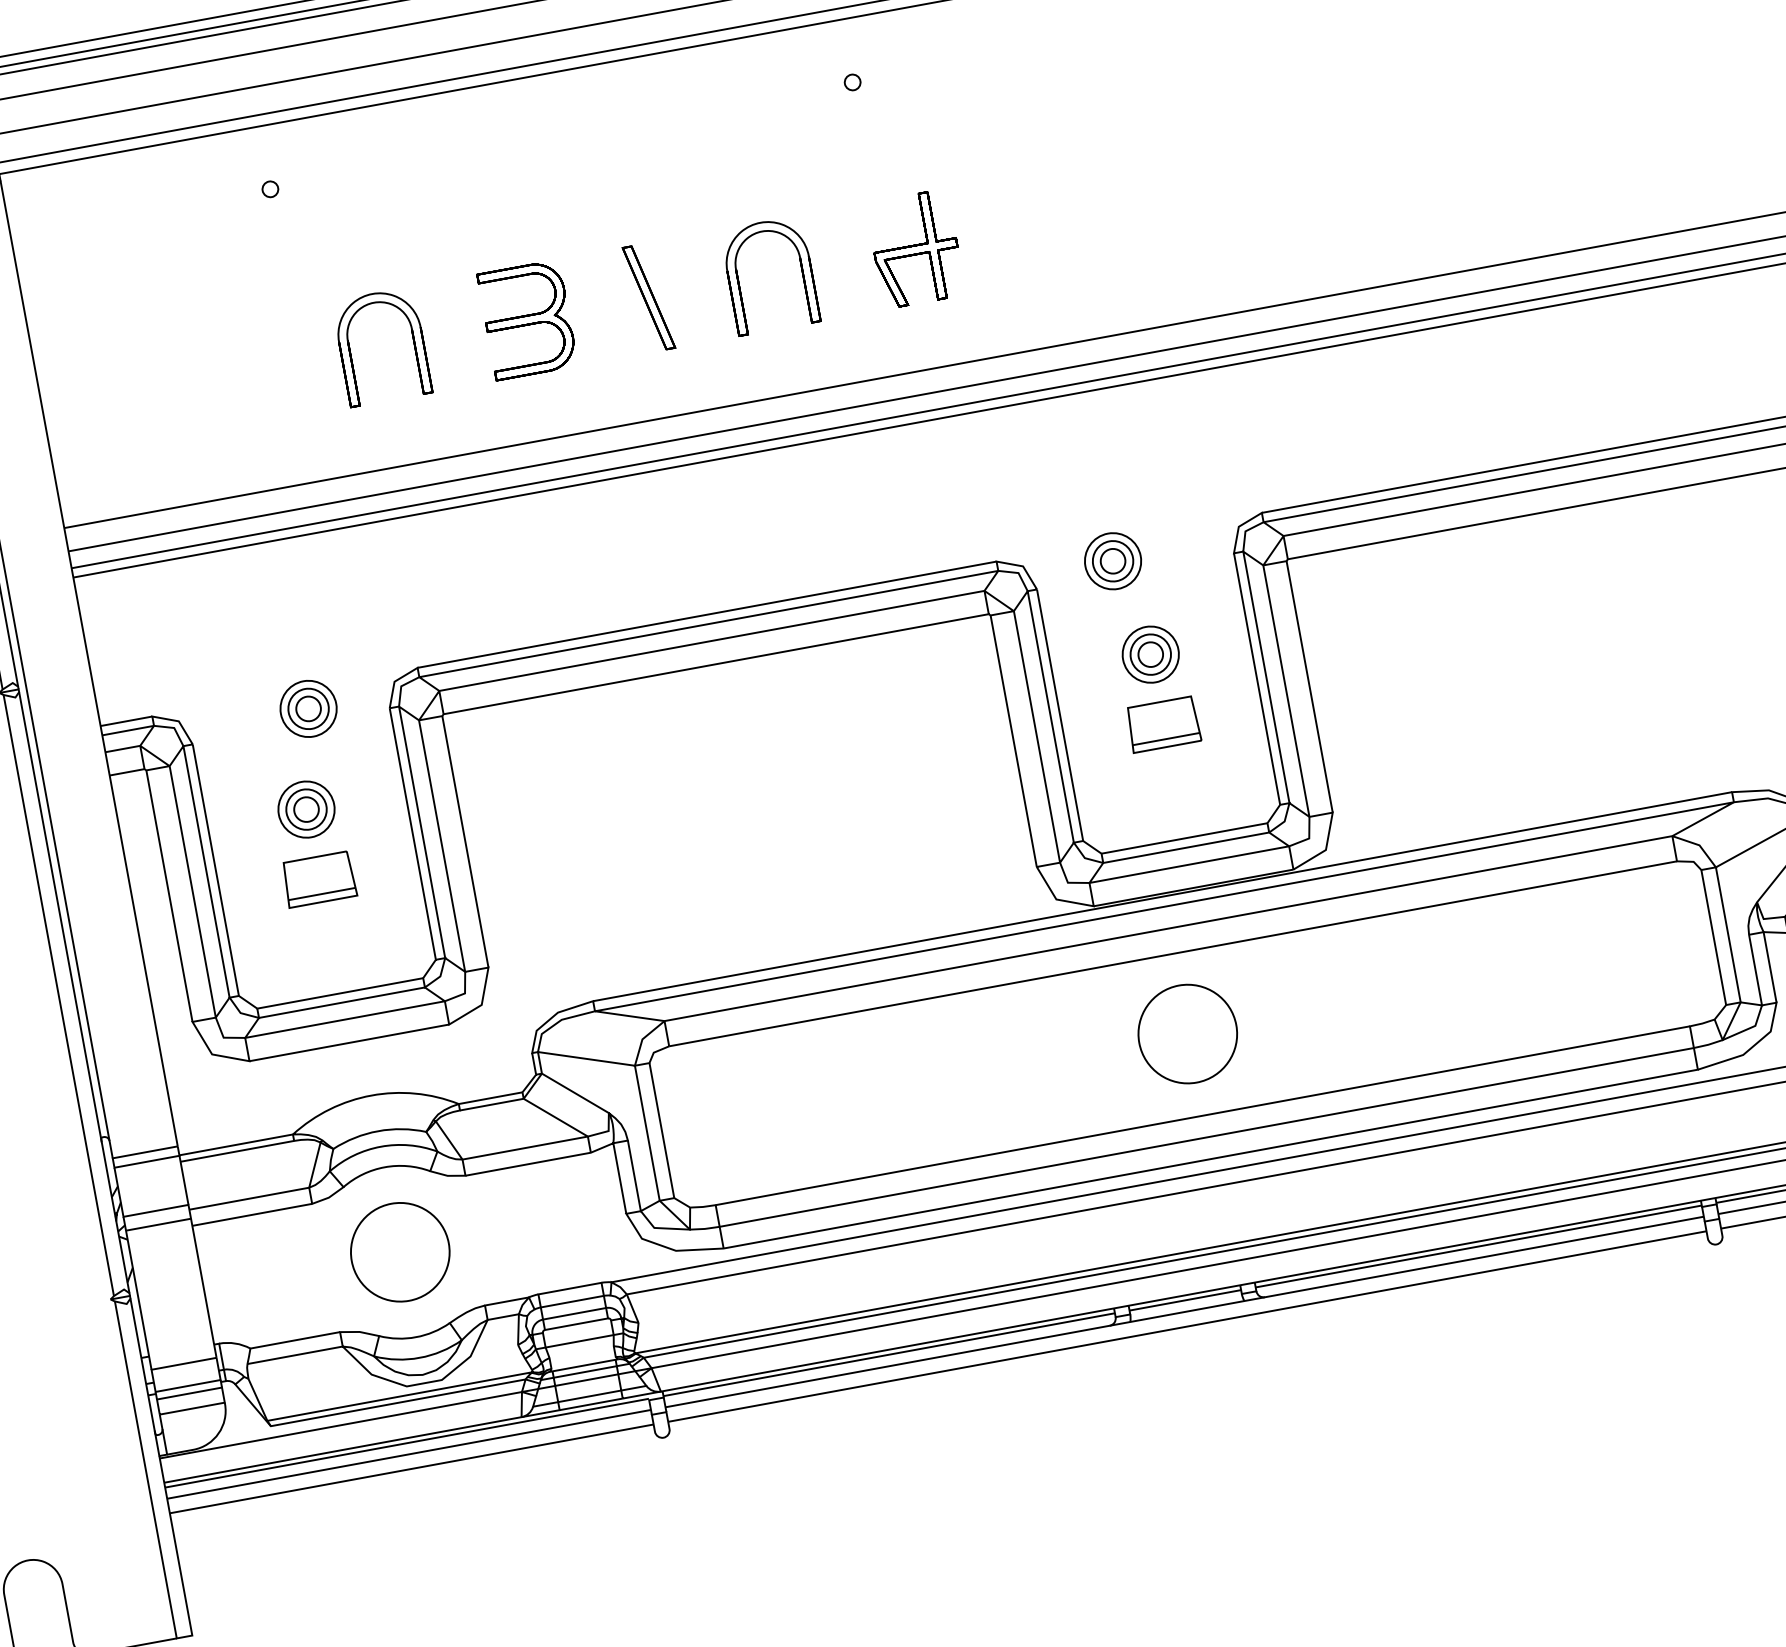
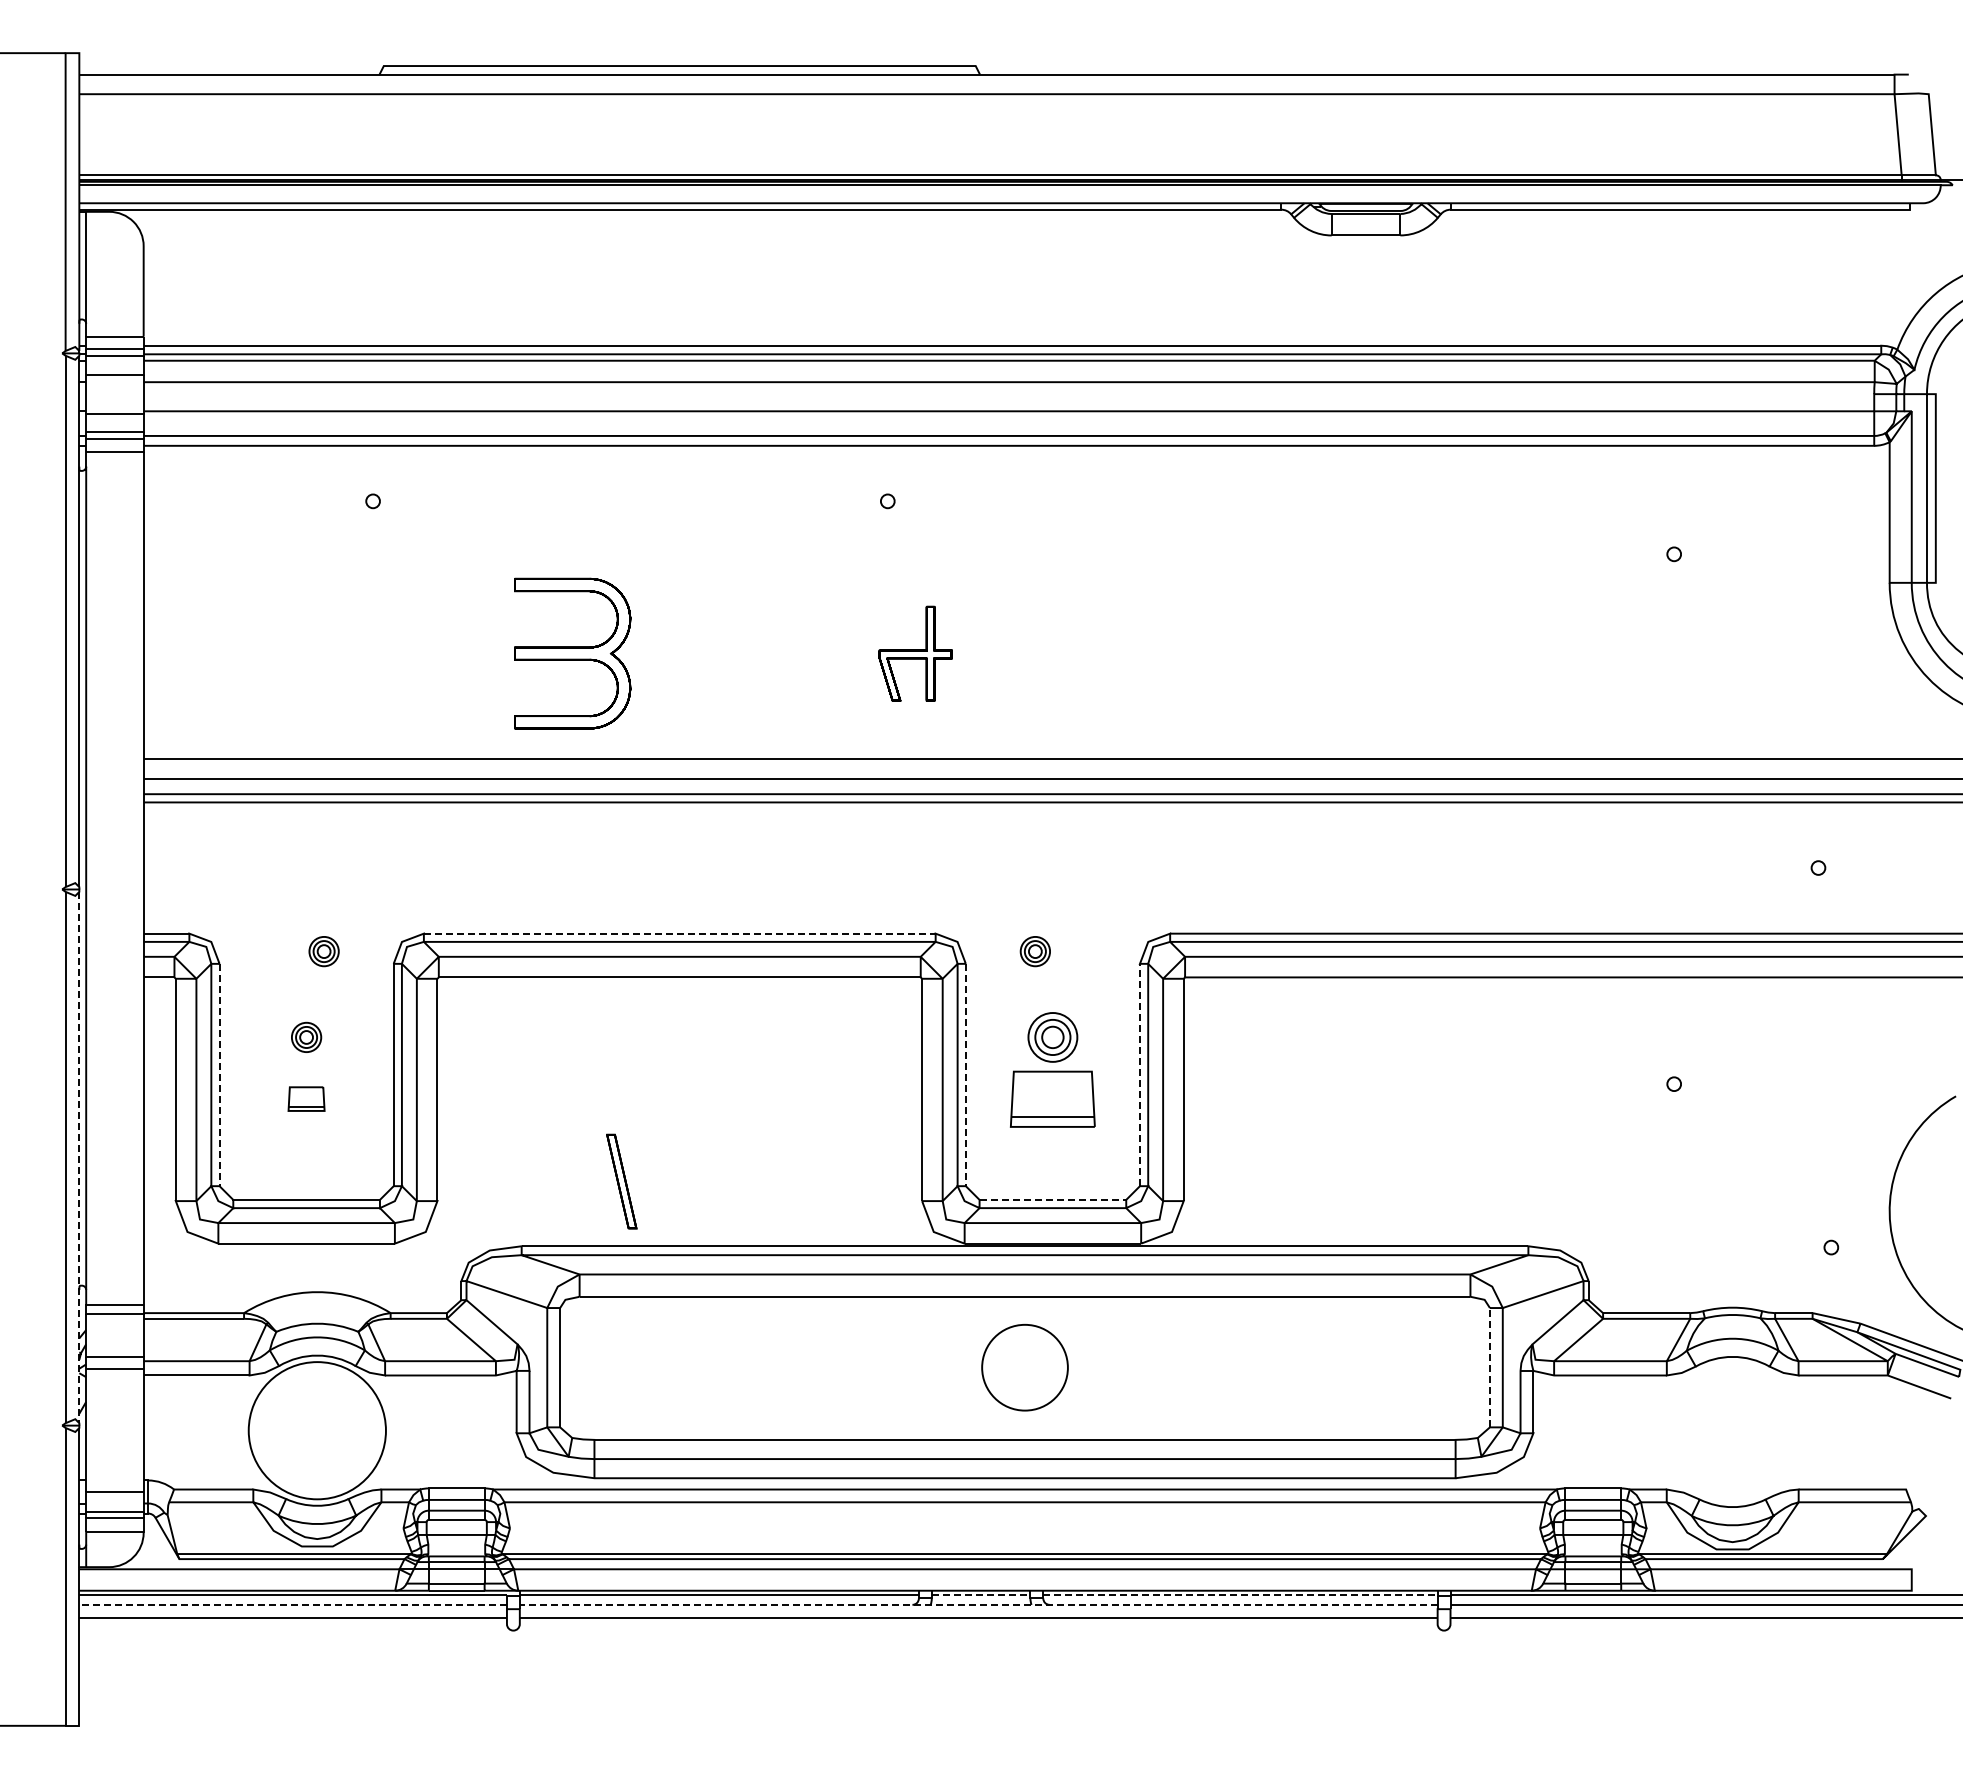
part: (739, 281) -> (759, 653), removed
part: (648, 297) -> (621, 1181), moved
part: (527, 320) -> (572, 653), size x1.6
part: (351, 352) -> (416, 653), removed
part: (1113, 561) -> (1035, 951), size x0.6
line: (706, 614) -> (679, 933), solid -> dashed
line: (1256, 678) -> (1139, 1074), solid -> dashed
part: (307, 708) -> (323, 951), size x0.6
line: (1059, 715) -> (965, 1075), solid -> dashed
part: (1162, 723) -> (1052, 1098), size x1.4
part: (306, 809) -> (306, 1037), size x0.6
line: (1185, 837) -> (1053, 1199), solid -> dashed
line: (215, 870) -> (219, 1075), solid -> dashed
part: (319, 878) -> (306, 1098), size x0.6
line: (1713, 937) -> (1489, 1367), solid -> dashed
line: (74, 992) -> (79, 1157), solid -> dashed
line: (1478, 1247) -> (1240, 1595), solid -> dashed
circle: (400, 1252) -> (317, 1430), size x1.6
line: (1185, 1300) -> (981, 1595), solid -> dashed
line: (1184, 1311) -> (978, 1604), solid -> dashed
line: (409, 1453) -> (293, 1604), solid -> dashed

